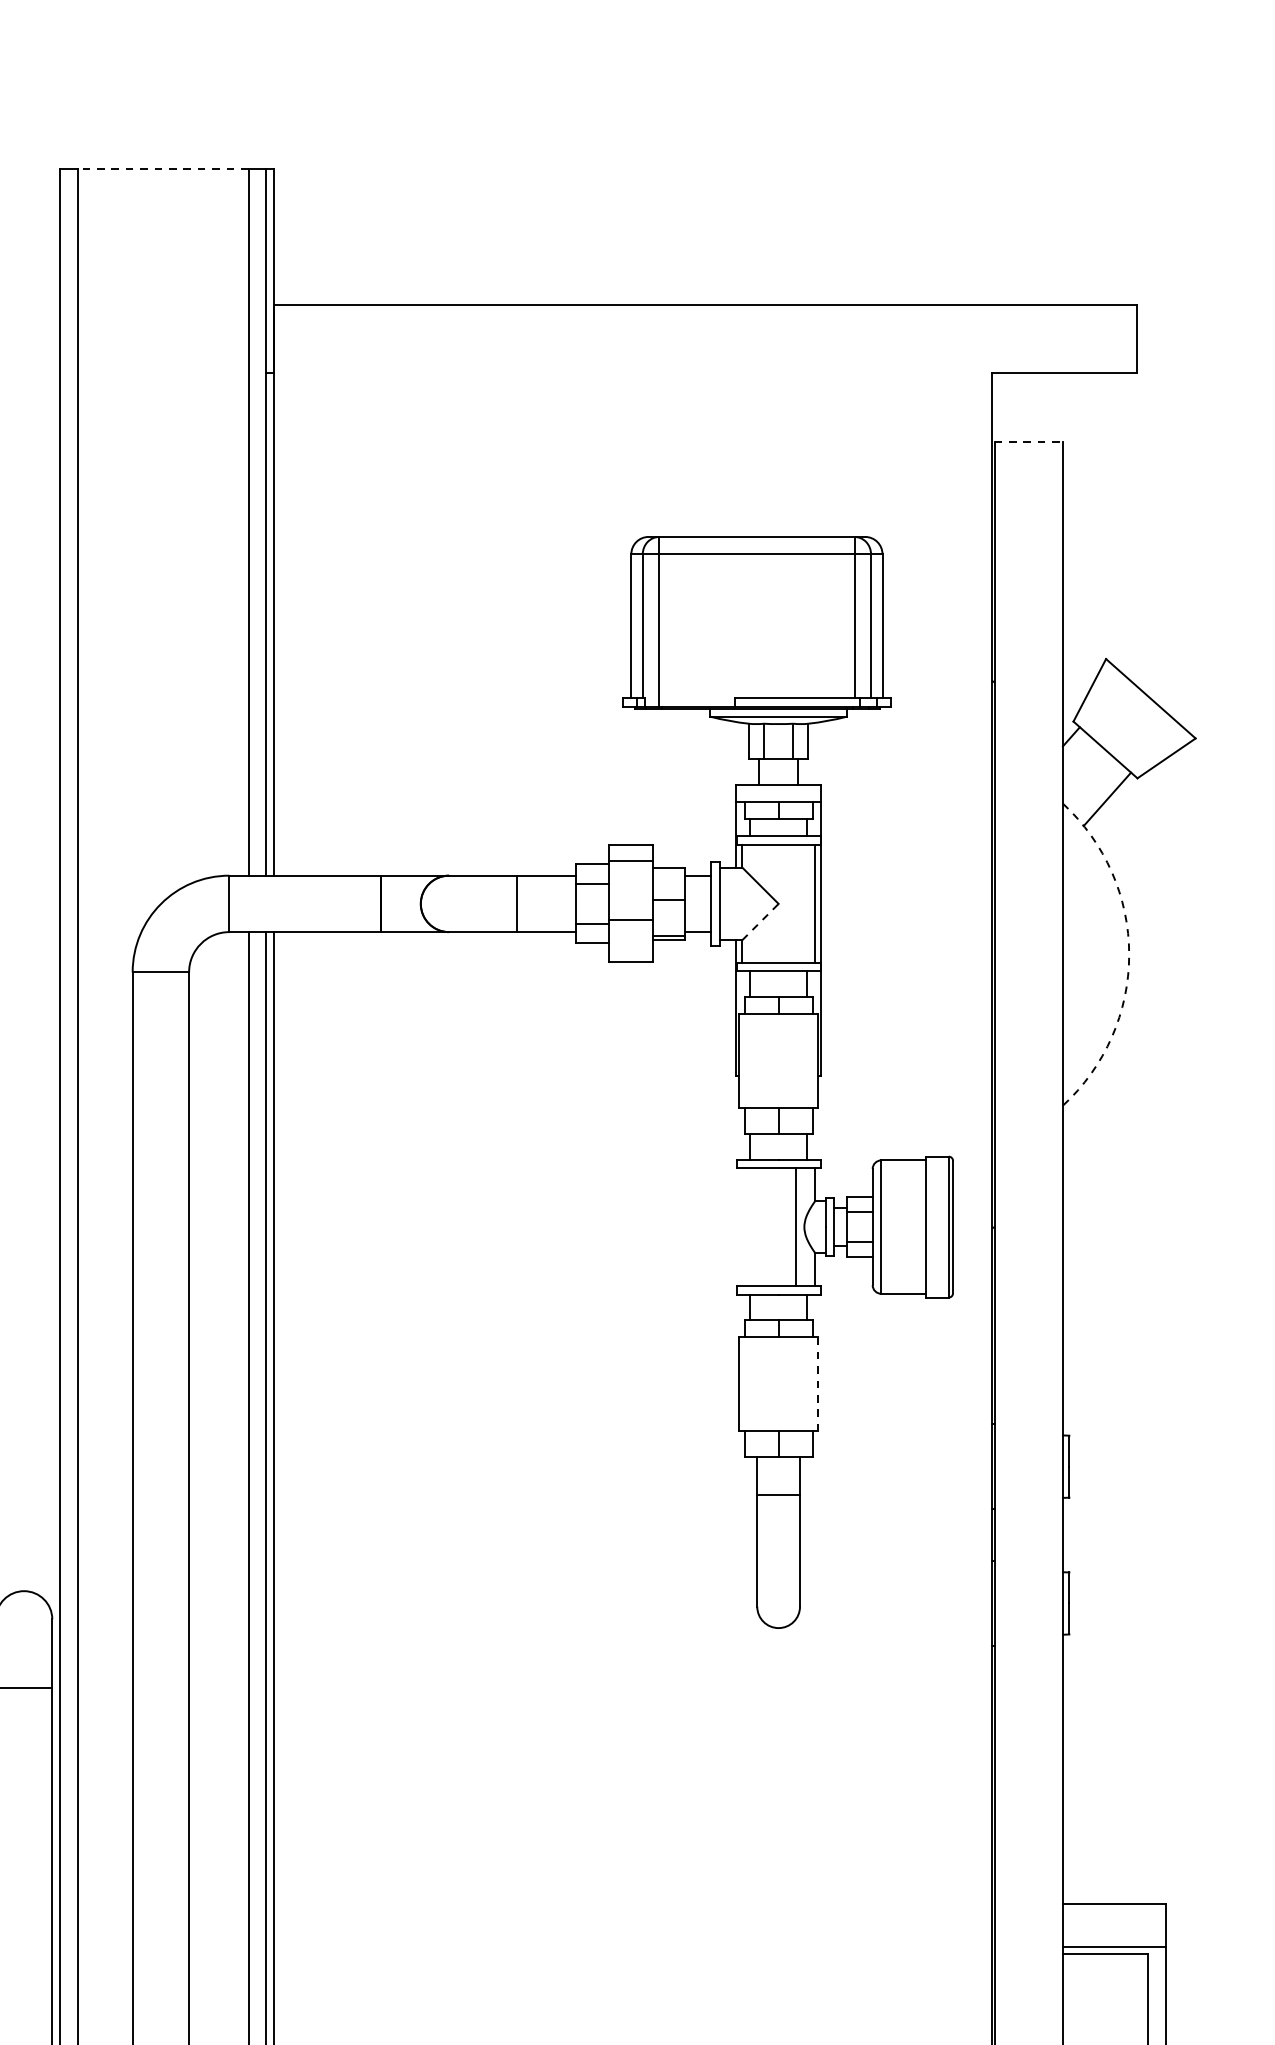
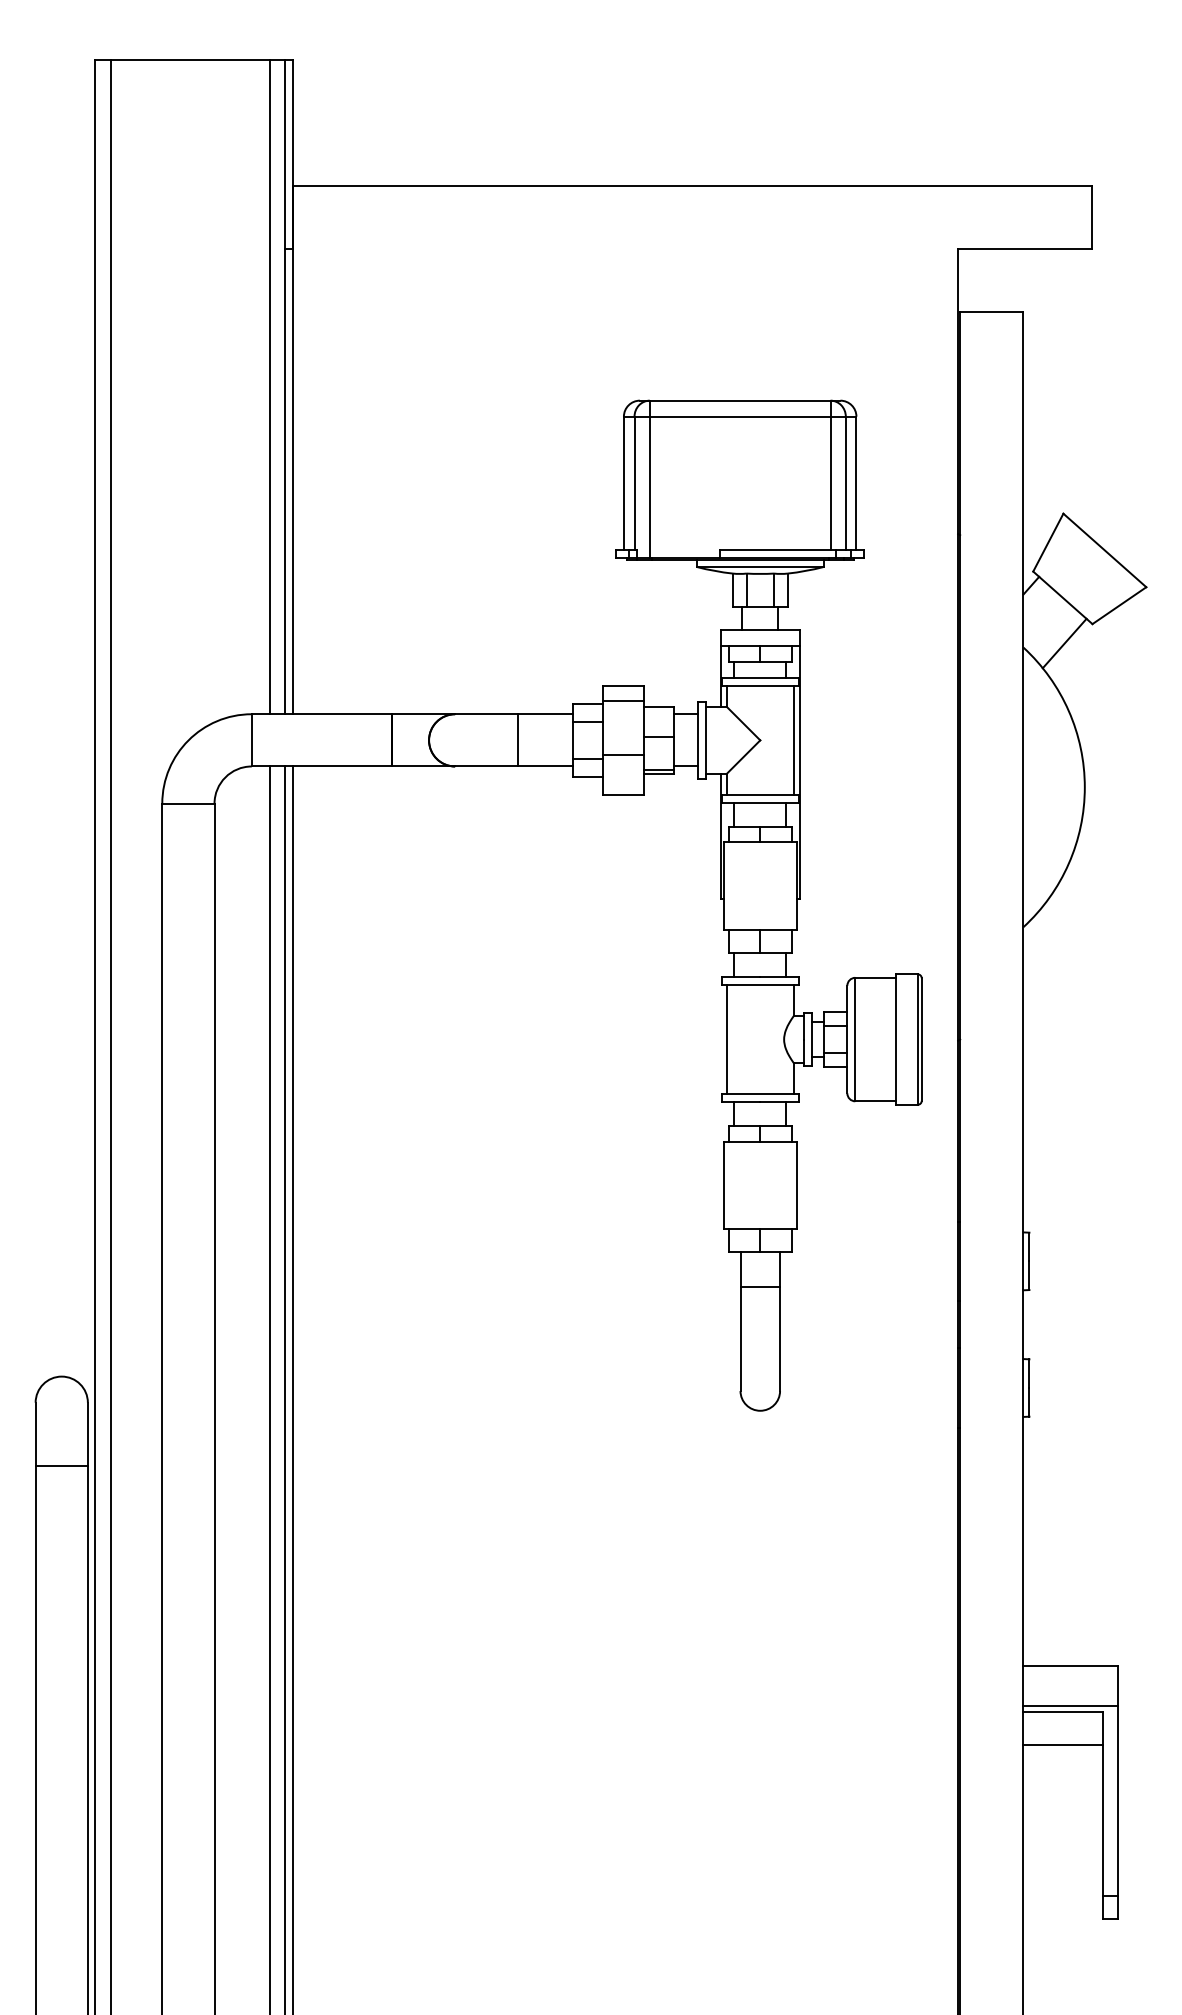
line: (162, 169) -> (189, 60), dashed -> solid
line: (1028, 441) -> (991, 312), dashed -> solid
line: (760, 922) -> (743, 757), dashed -> solid
arc: (1128, 954) -> (1084, 787), dashed -> solid
line: (796, 1227) -> (726, 1039), moved
line: (817, 1384) -> (796, 1185), dashed -> solid
line: (1105, 1989) -> (1062, 1745), added

